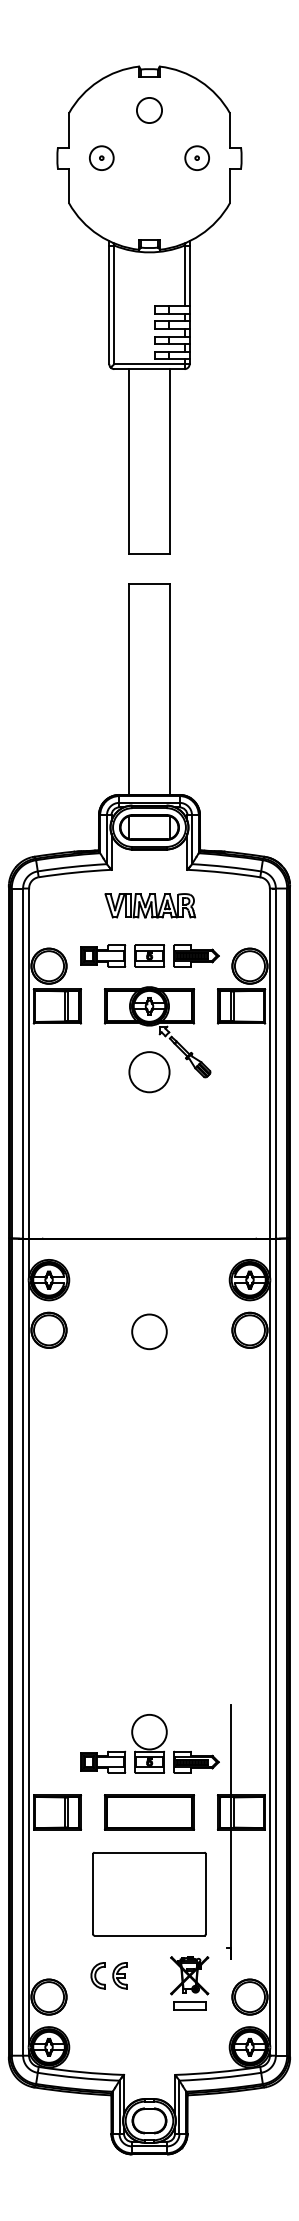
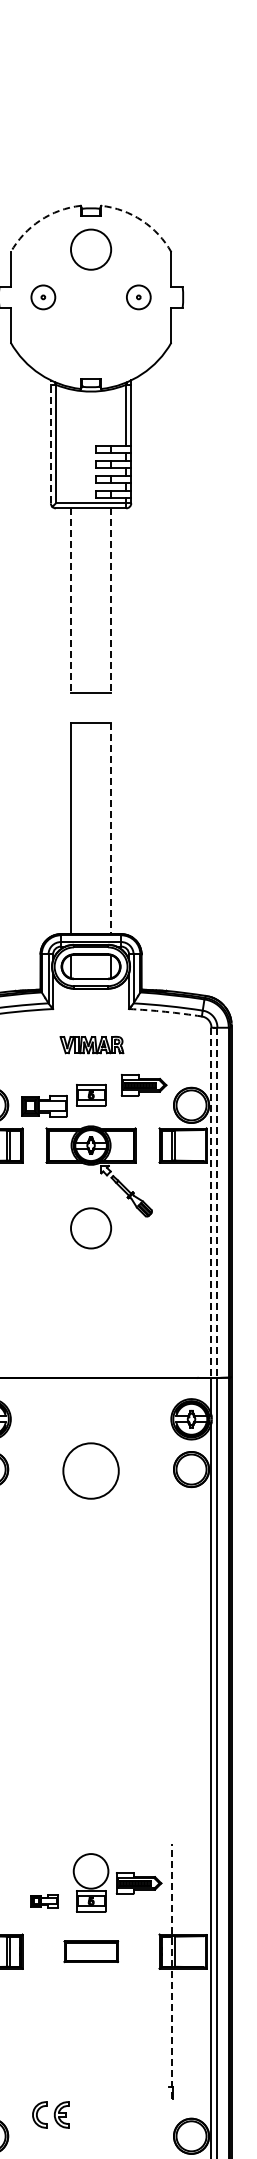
arc: (98, 81) -> (40, 220), solid -> dashed
arc: (200, 81) -> (142, 220), solid -> dashed
circle: (149, 110) -> (91, 249), size x1.6
line: (109, 302) -> (51, 441), solid -> dashed
line: (129, 461) -> (71, 600), solid -> dashed
line: (169, 461) -> (111, 600), solid -> dashed
line: (169, 689) -> (111, 828), solid -> dashed
arc: (223, 872) -> (165, 1011), solid -> dashed
part: (150, 905) -> (92, 1044), size x0.7
part: (103, 955) -> (45, 1105), moved
part: (196, 955) -> (144, 1084), moved
line: (269, 1064) -> (211, 1203), solid -> dashed
line: (275, 1064) -> (217, 1203), solid -> dashed
circle: (149, 1072) -> (91, 1228), moved
circle: (149, 1331) -> (91, 1470), size x1.6
part: (103, 1761) -> (45, 1900), size x0.6
part: (196, 1761) -> (139, 1882), moved
part: (149, 1812) -> (91, 1951), size x0.6
line: (230, 1831) -> (172, 1970), solid -> dashed
part: (149, 1894) -> (91, 2033), removed
part: (189, 1983) -> (131, 2122), removed

